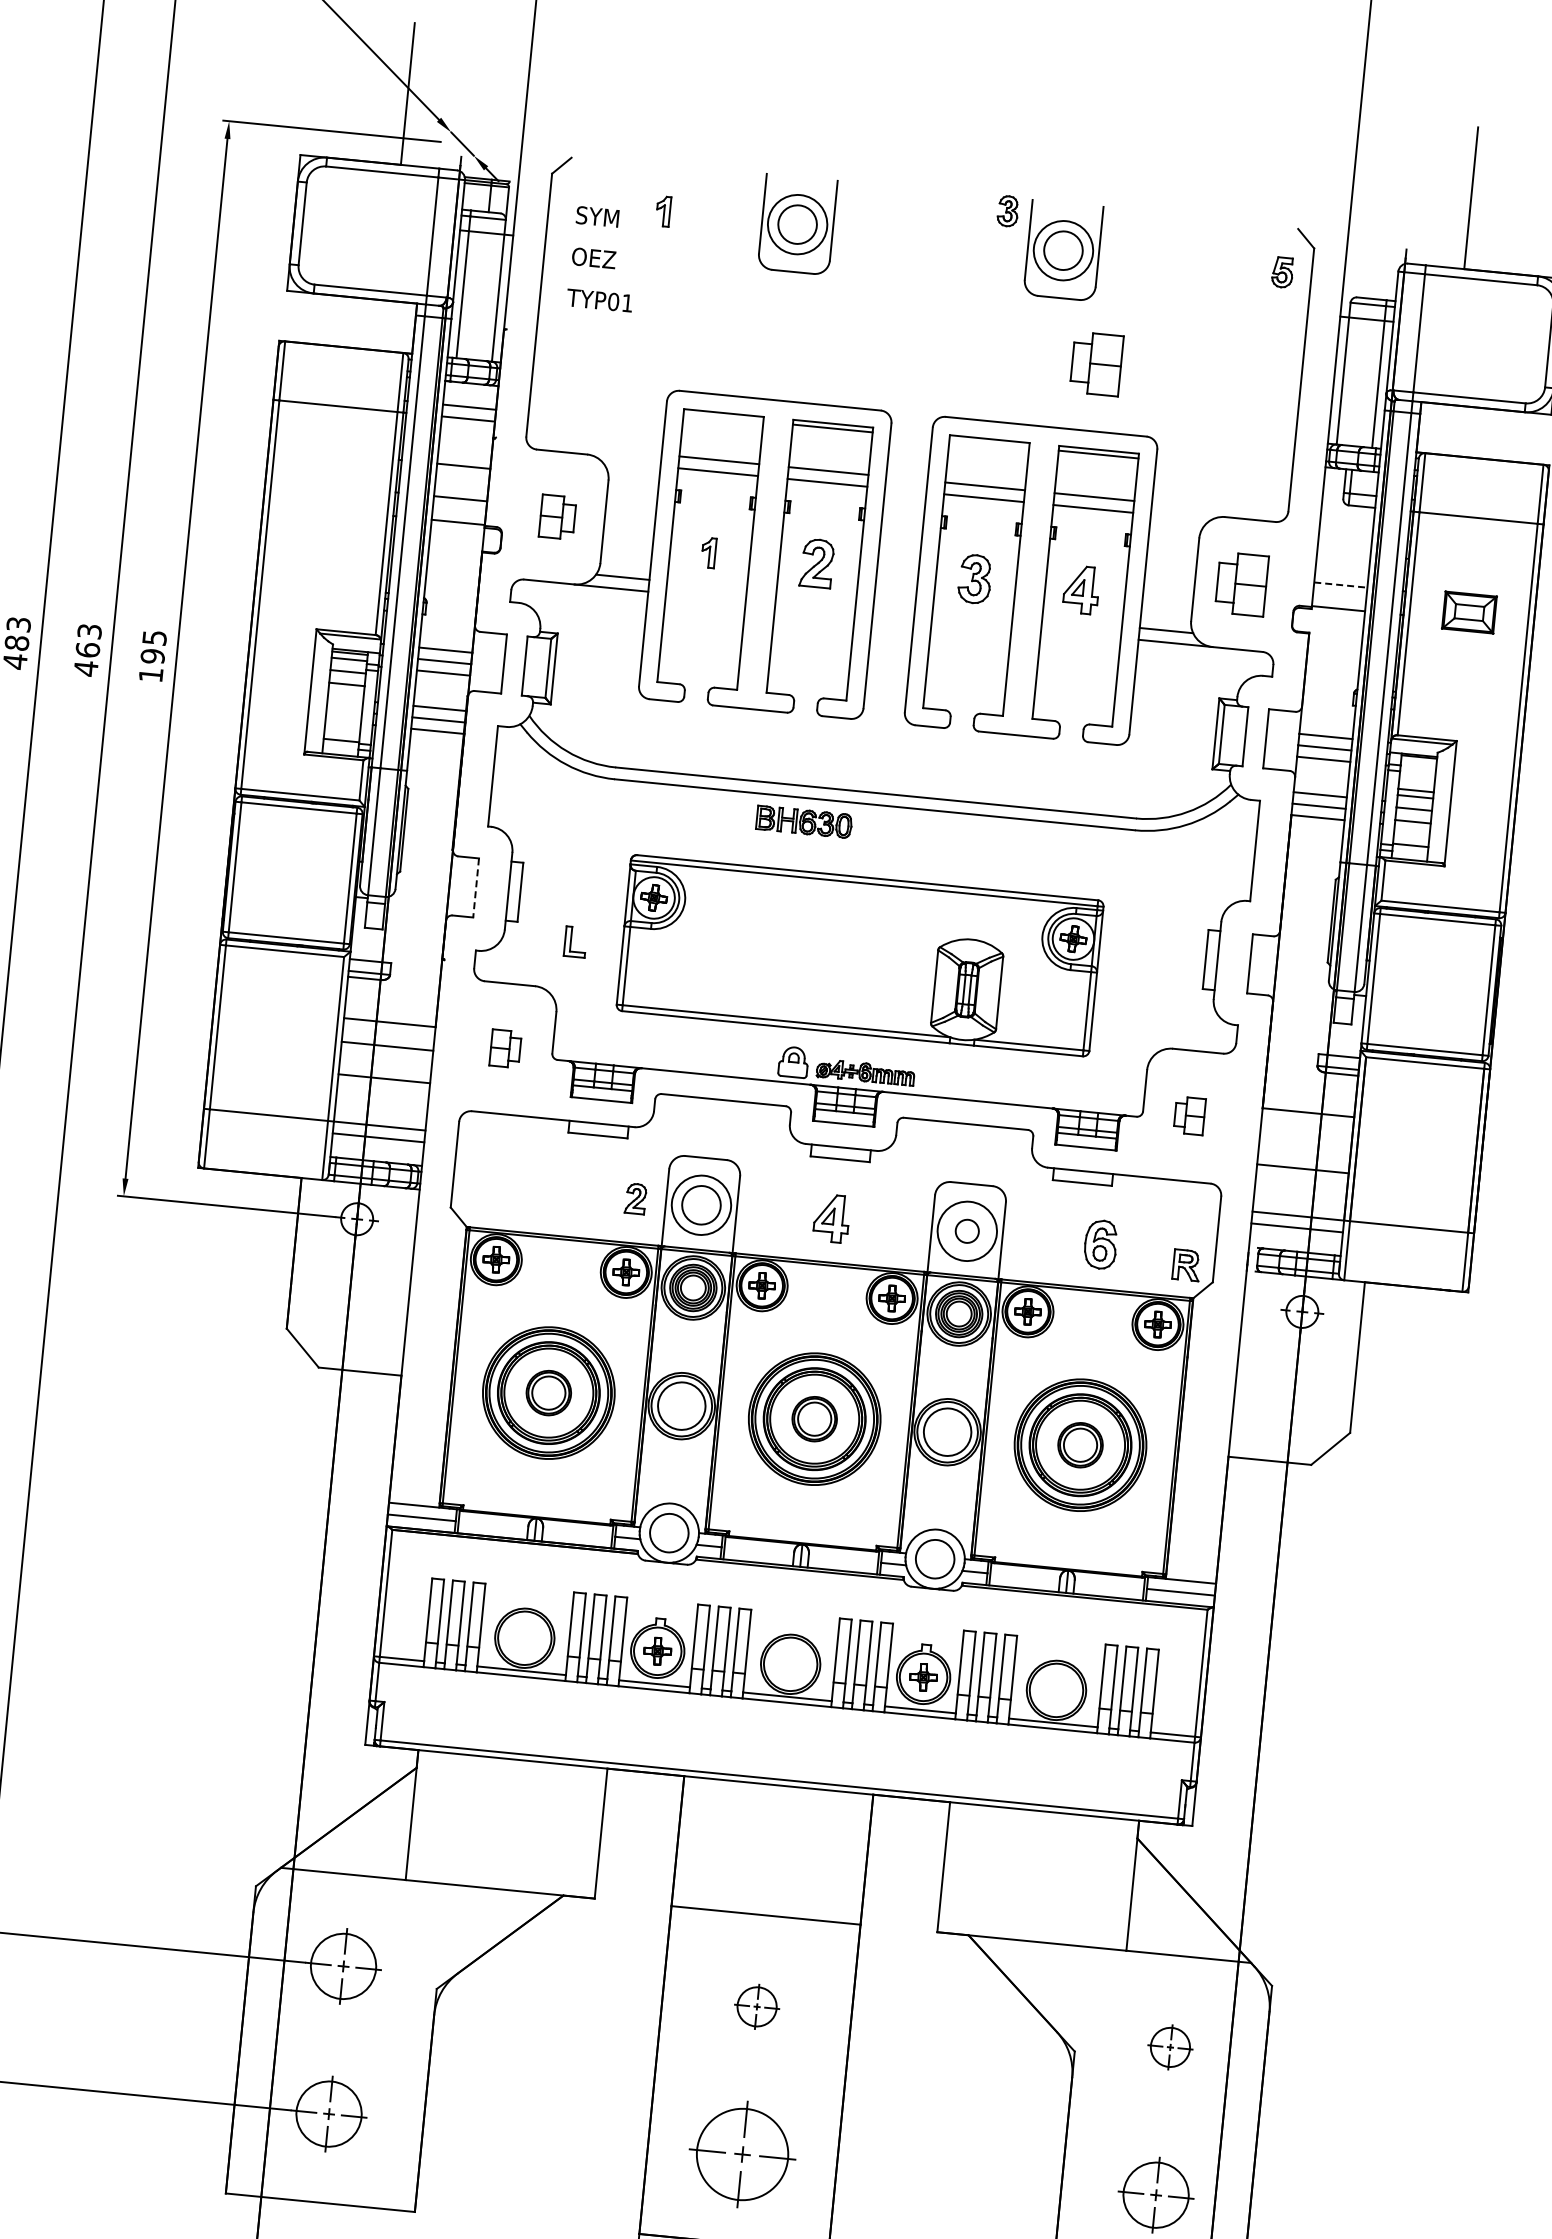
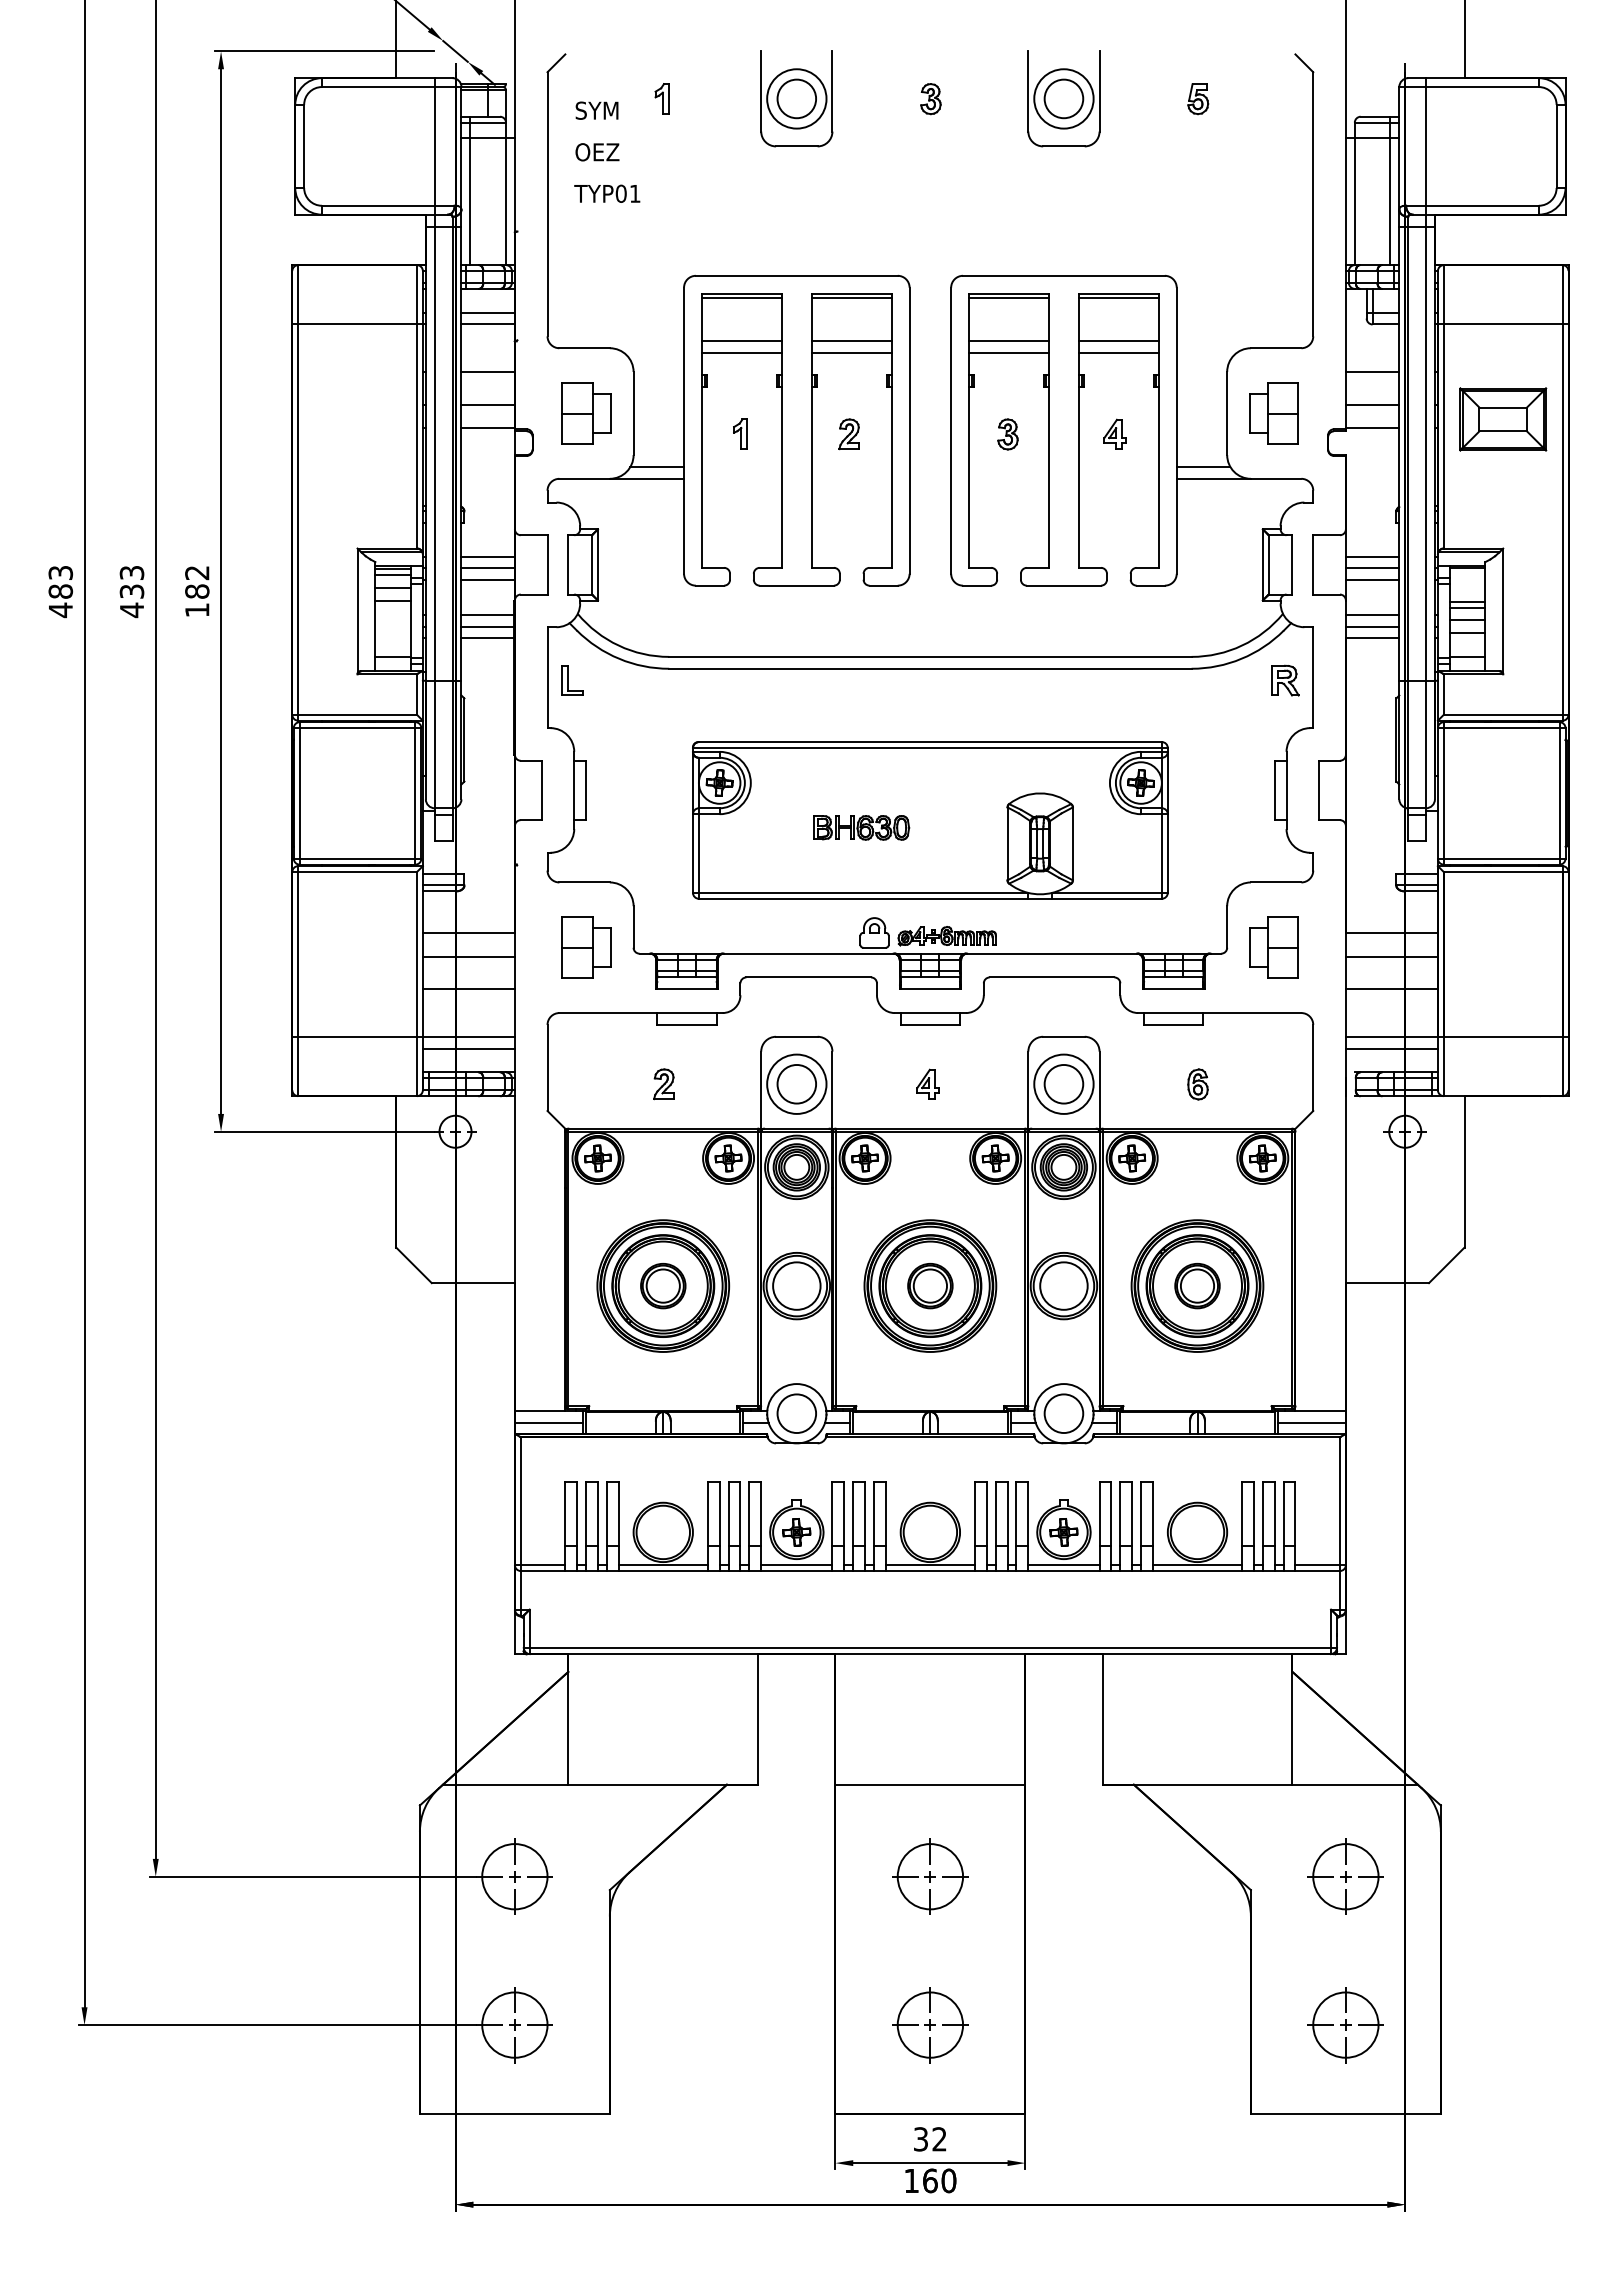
part: (1007, 211) -> (930, 99), moved
part: (1282, 272) -> (1198, 99), moved
part: (1096, 364) -> (1107, 208), removed
line: (723, 417) -> (741, 298), added
line: (988, 443) -> (1008, 298), added
part: (557, 517) -> (586, 413), size x1.43
line: (1343, 552) -> (1372, 371), added
part: (816, 563) -> (848, 434), size x0.62
part: (974, 579) -> (1007, 434), size x0.62
line: (1340, 584) -> (1372, 404), dashed -> solid
part: (1081, 588) -> (1114, 433), size x0.62
part: (1469, 612) -> (1503, 419), size x1.67
text: (153, 647) -> (197, 582), 195 -> 182
text: (87, 649) -> (131, 591), 463 -> 433
part: (804, 821) -> (861, 827), moved
line: (476, 888) -> (541, 790), dashed -> solid
part: (575, 941) -> (572, 680), moved
part: (505, 1048) -> (586, 947), size x1.67
part: (1189, 1115) -> (1273, 947), size x1.67
line: (1305, 1136) -> (1391, 956), added
part: (635, 1199) -> (663, 1084), moved
part: (831, 1217) -> (927, 1083), size x0.62
circle: (966, 1230) -> (1063, 1083), size x1.67
part: (1100, 1244) -> (1197, 1084), size x0.62
part: (1186, 1265) -> (1285, 680), moved
part: (757, 2006) -> (930, 1876), size x1.67
part: (1170, 2047) -> (1345, 1876), size x1.67
part: (742, 2155) -> (930, 2025), size x0.71

